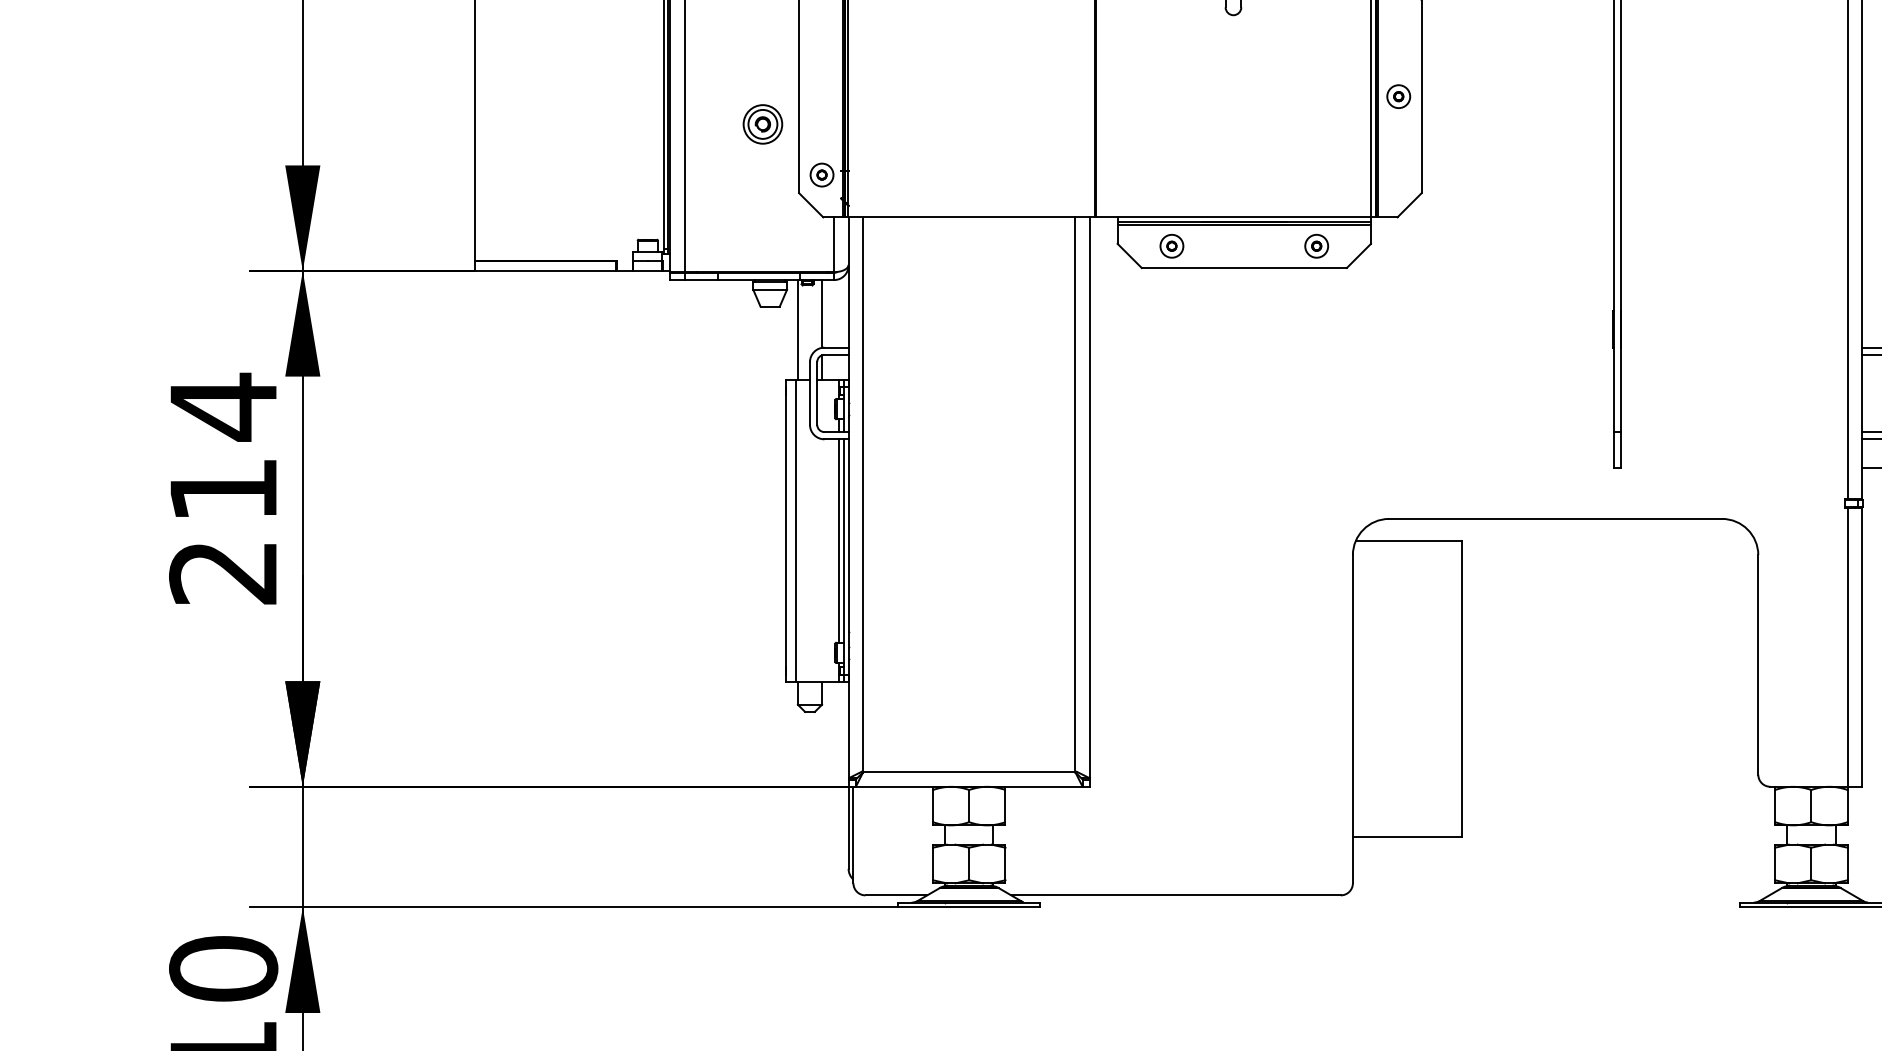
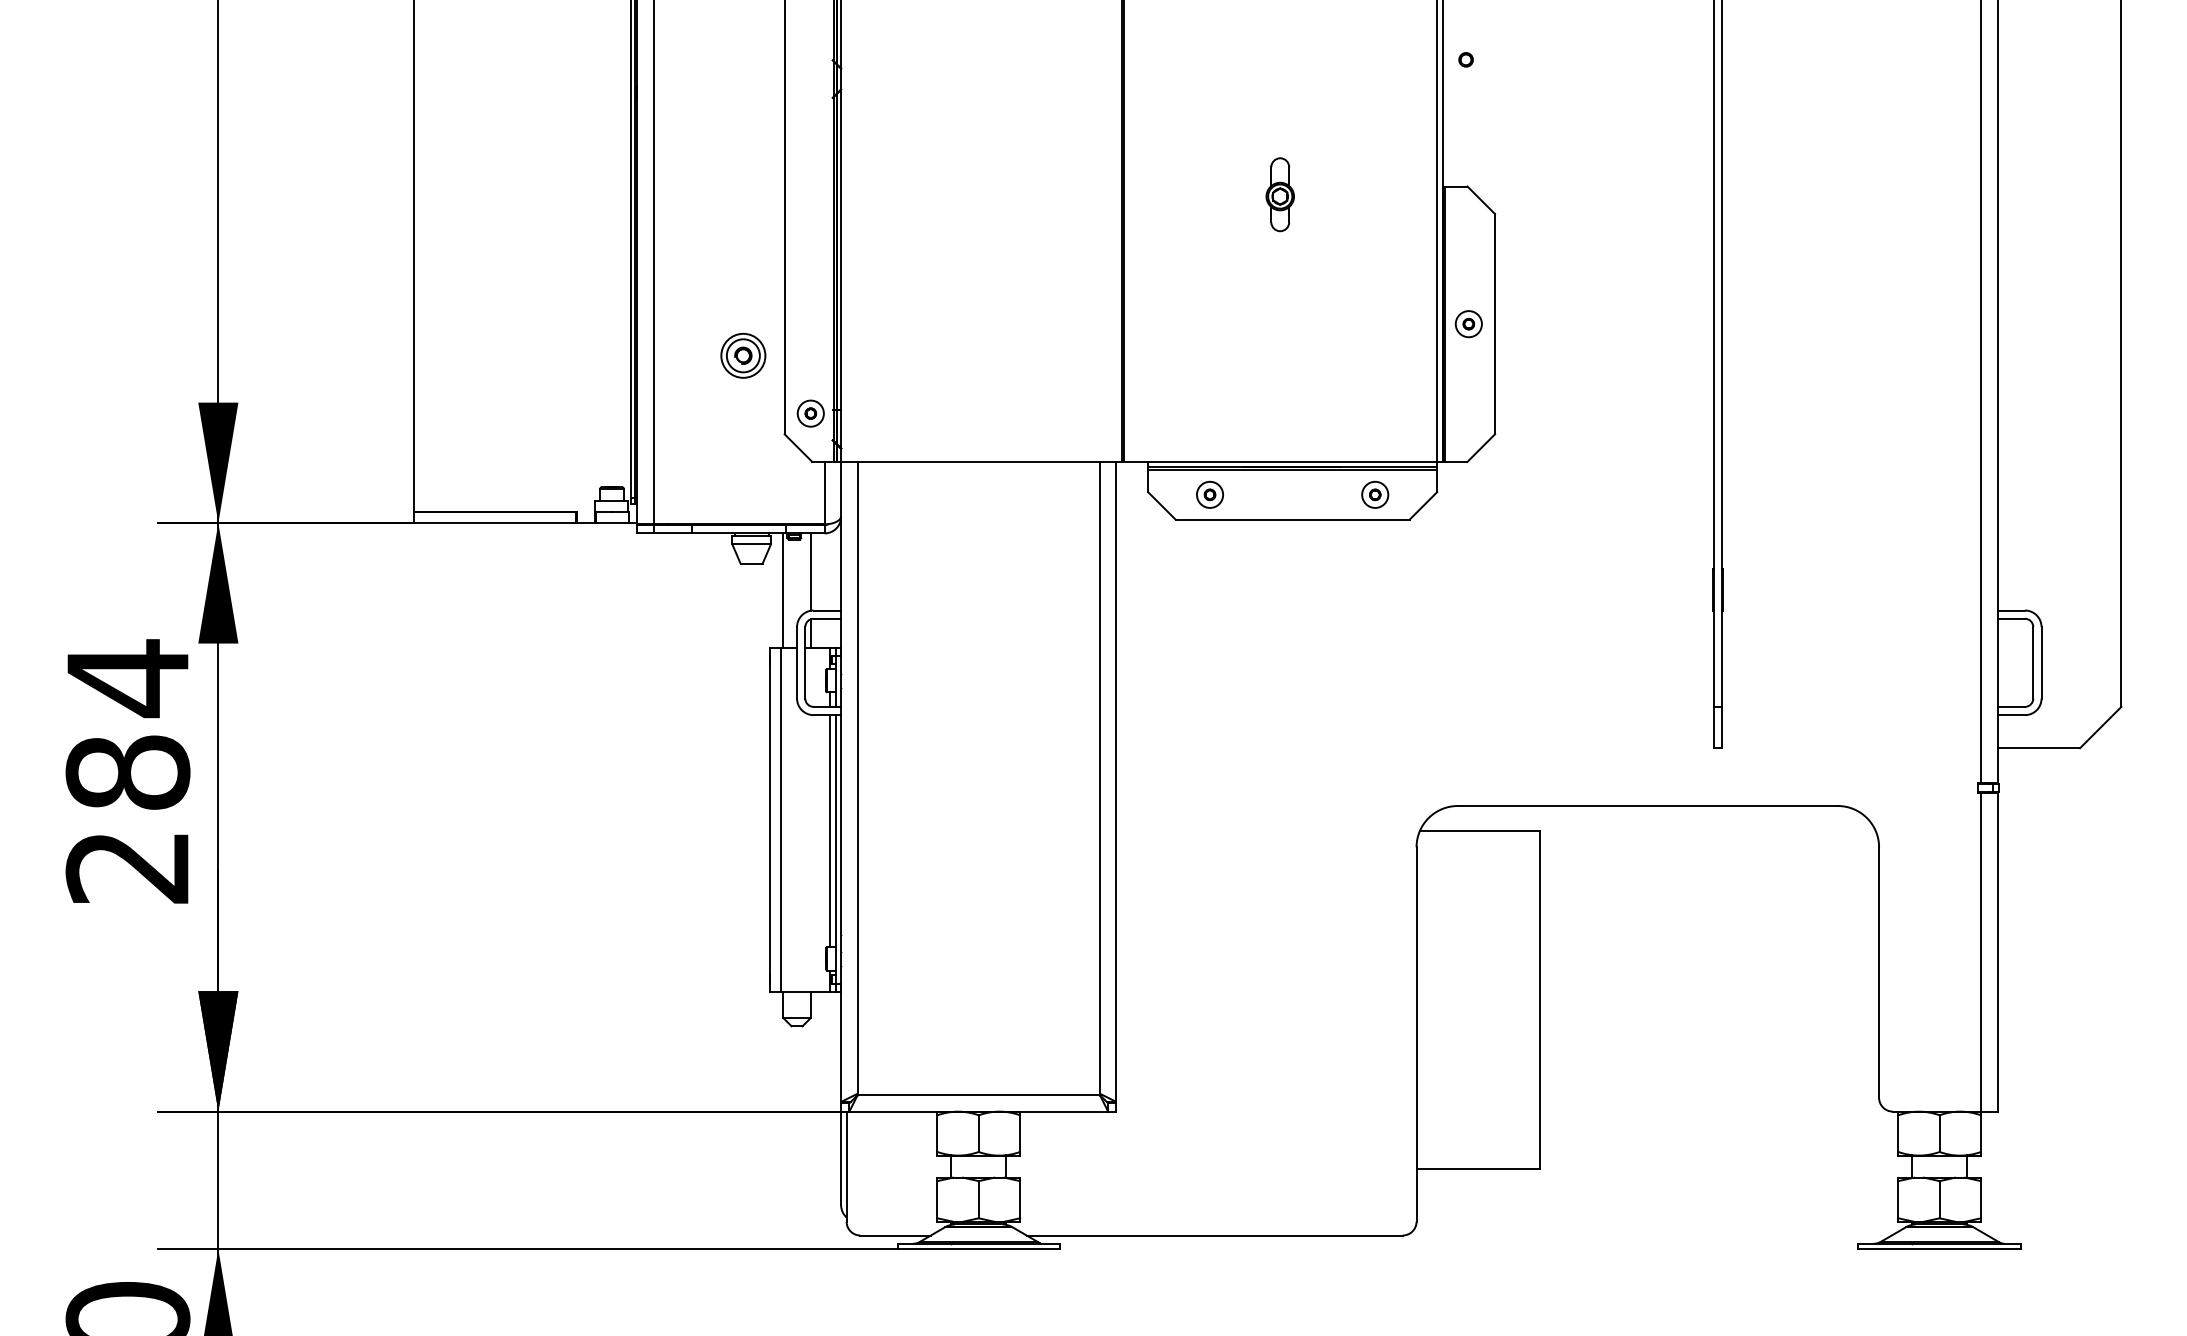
text: (223, 489) -> (127, 772), 214 -> 284

